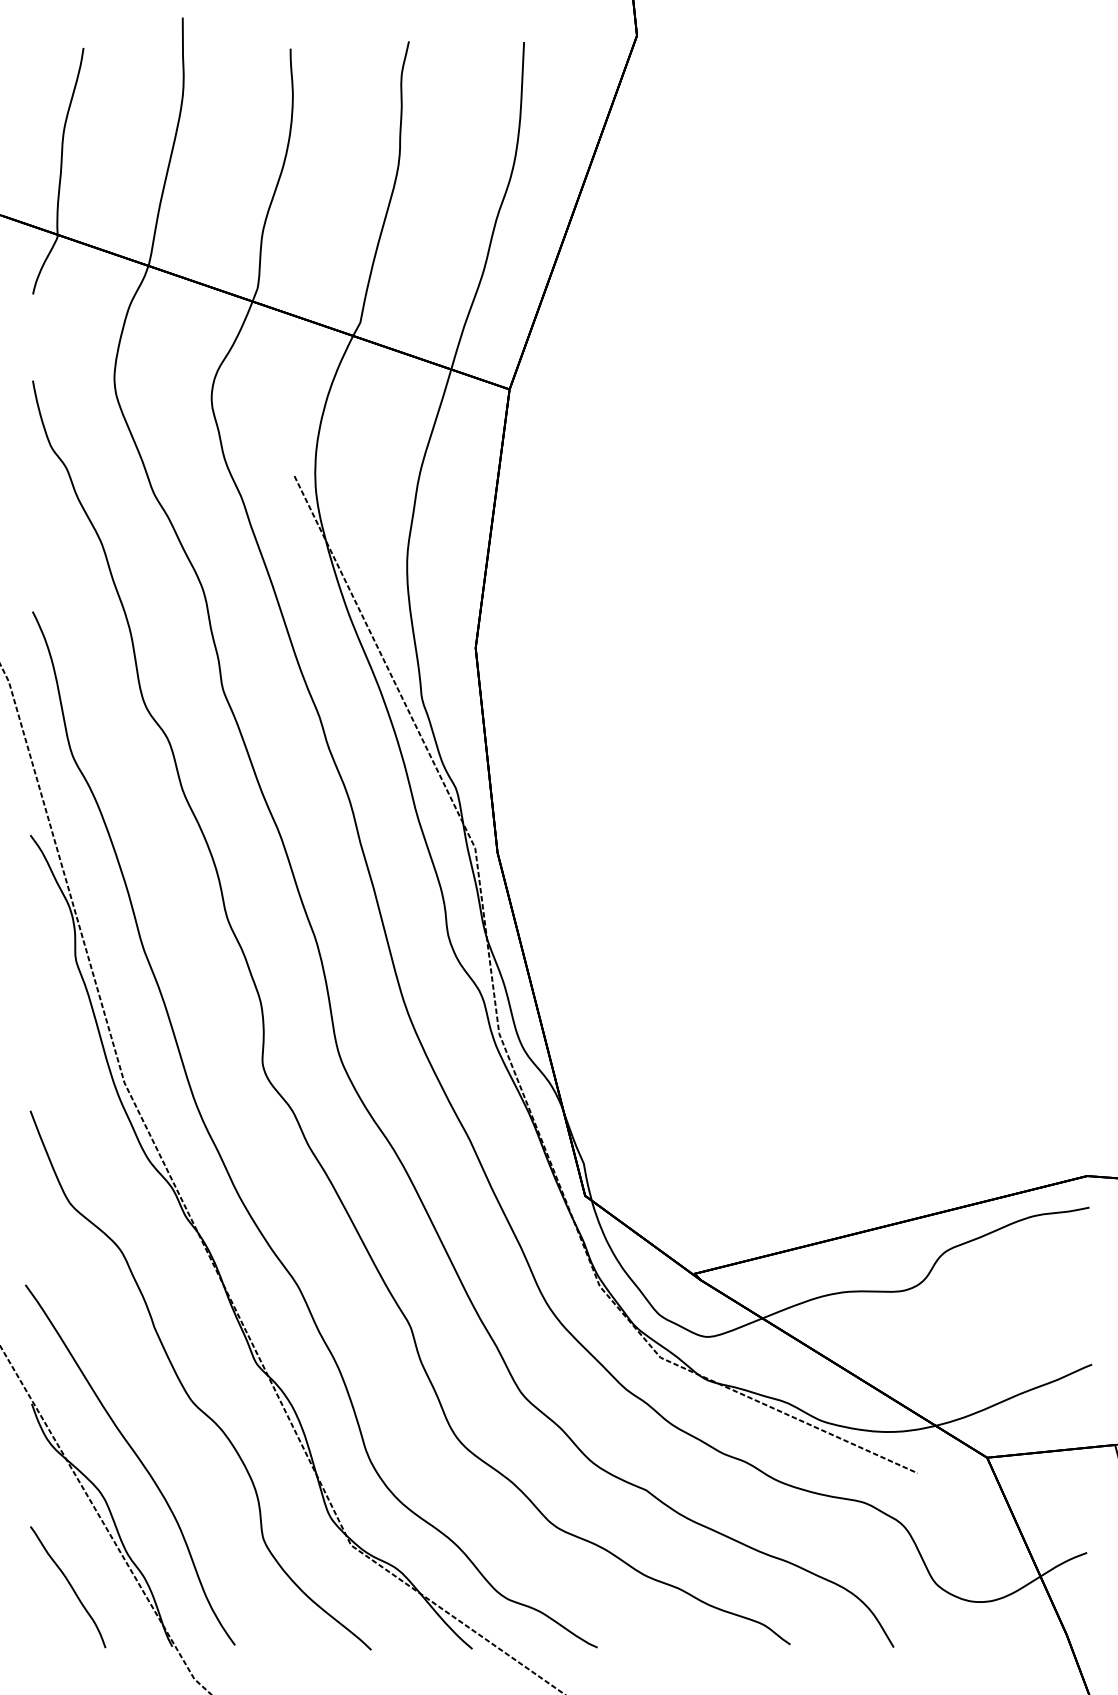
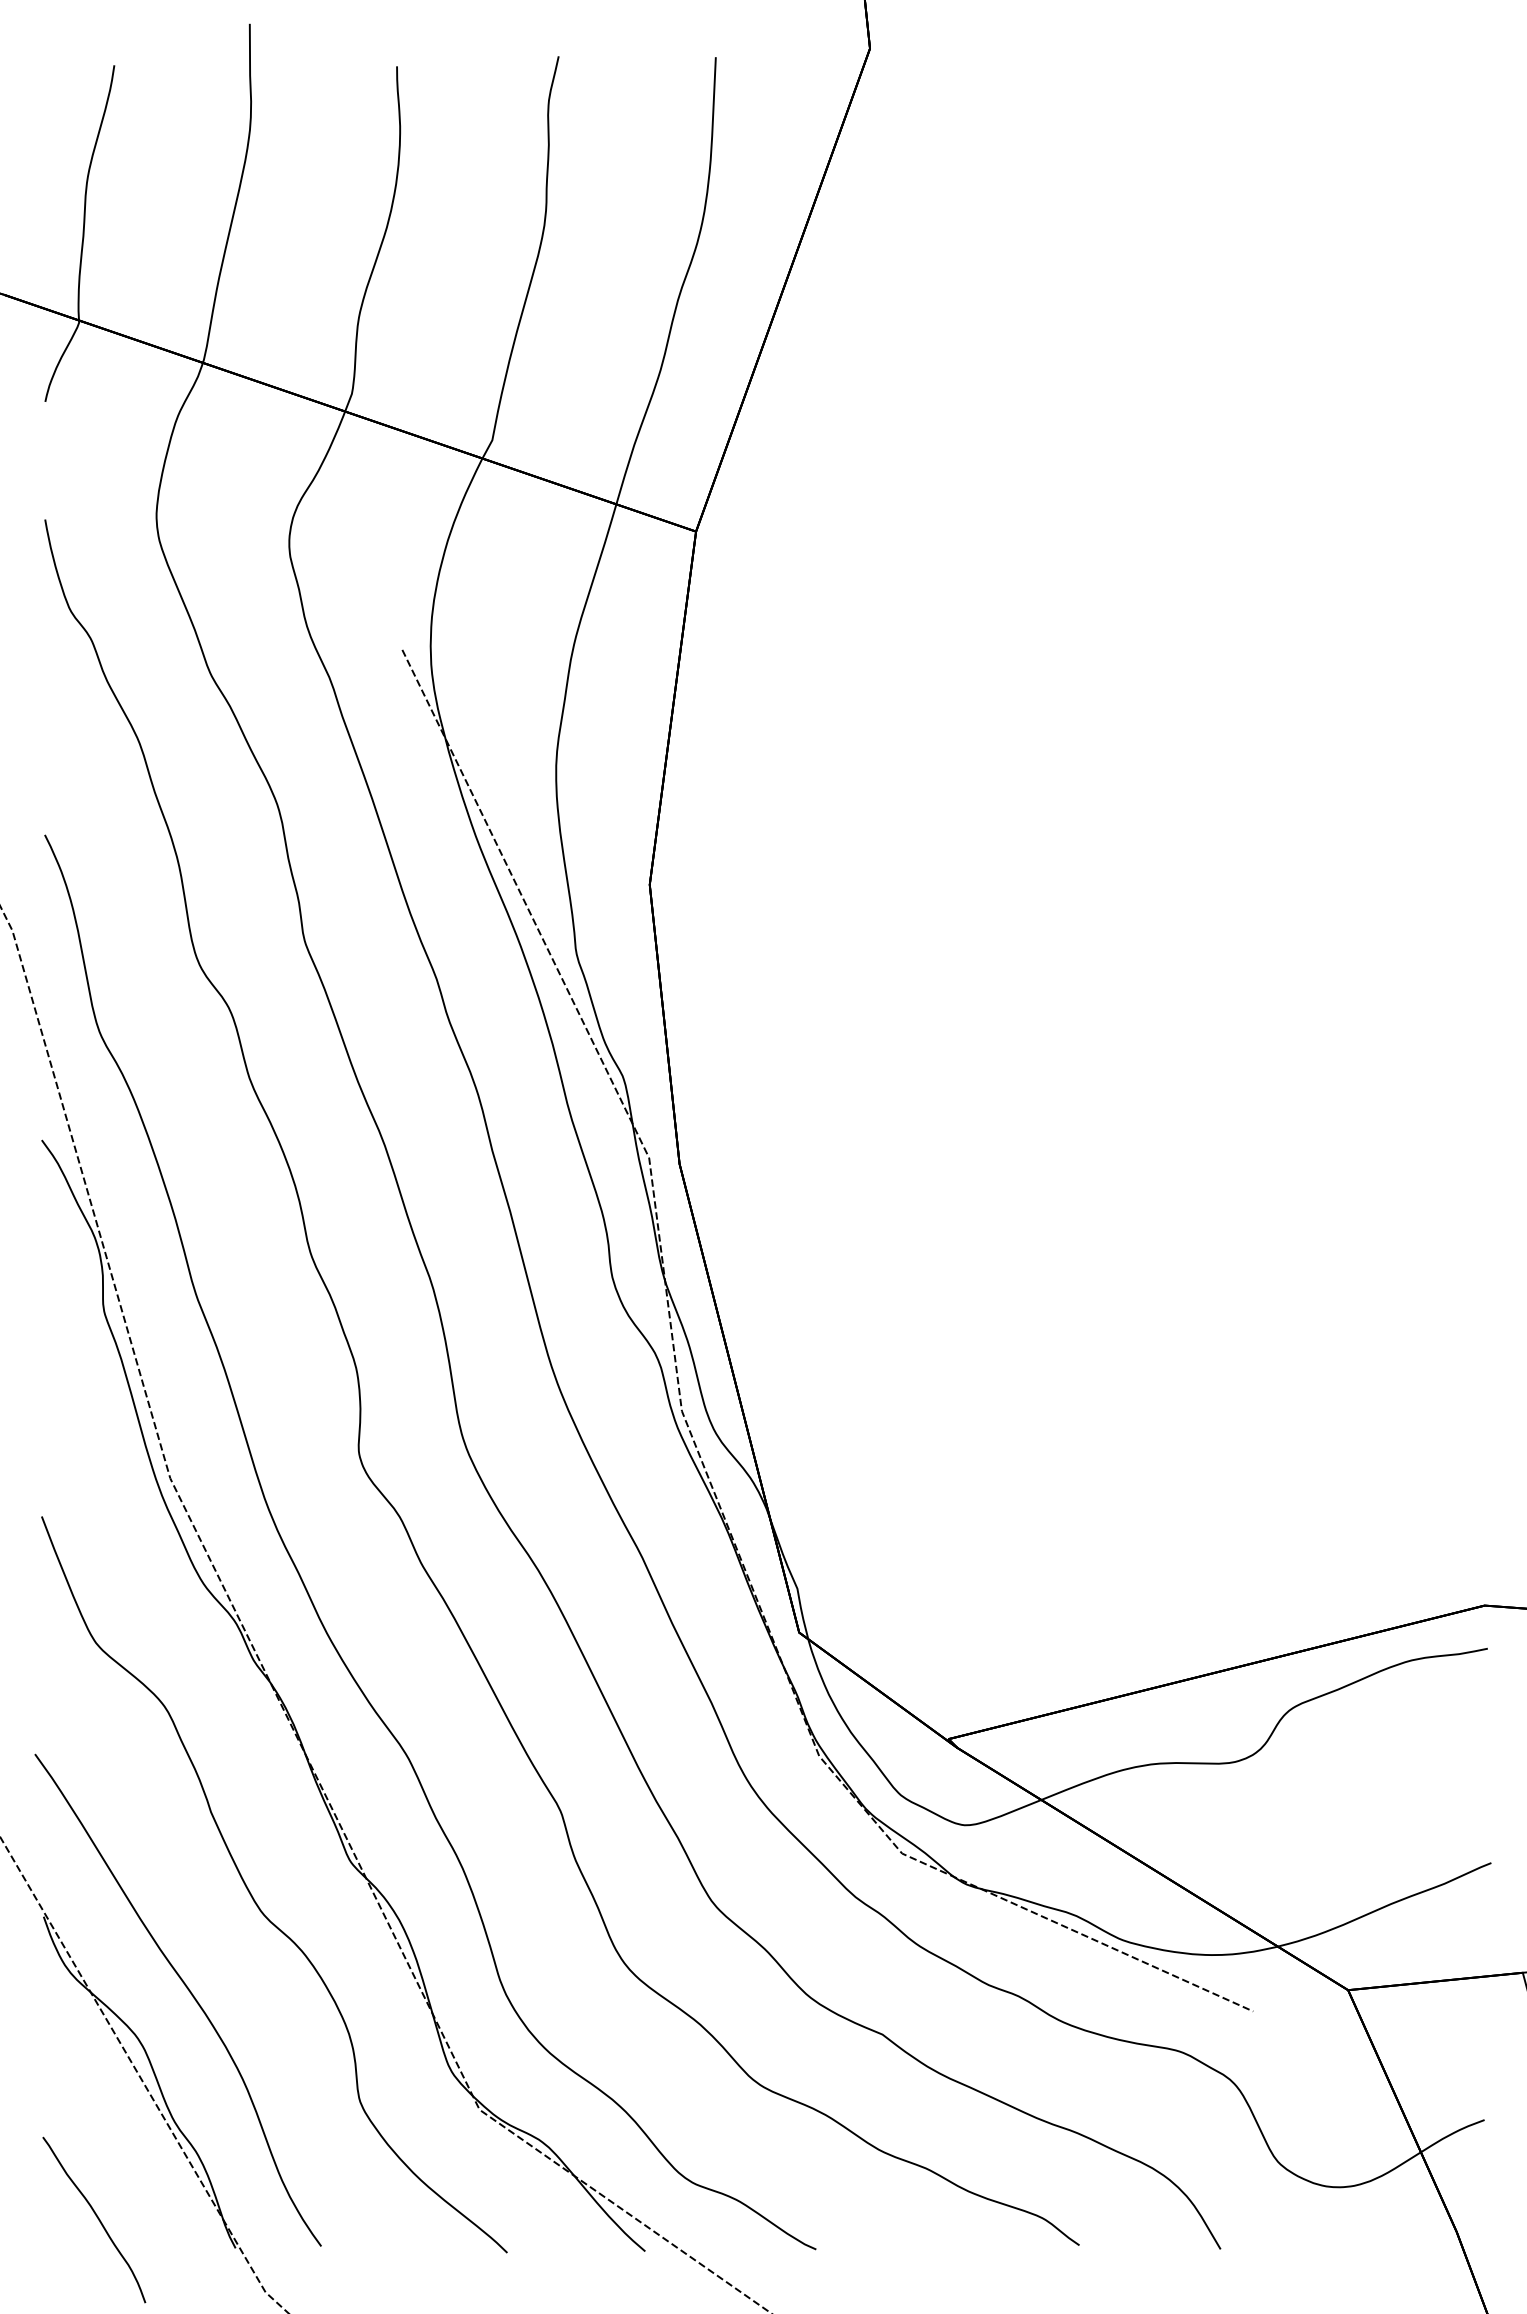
part: (68, 1586) -> (94, 2219), moved

